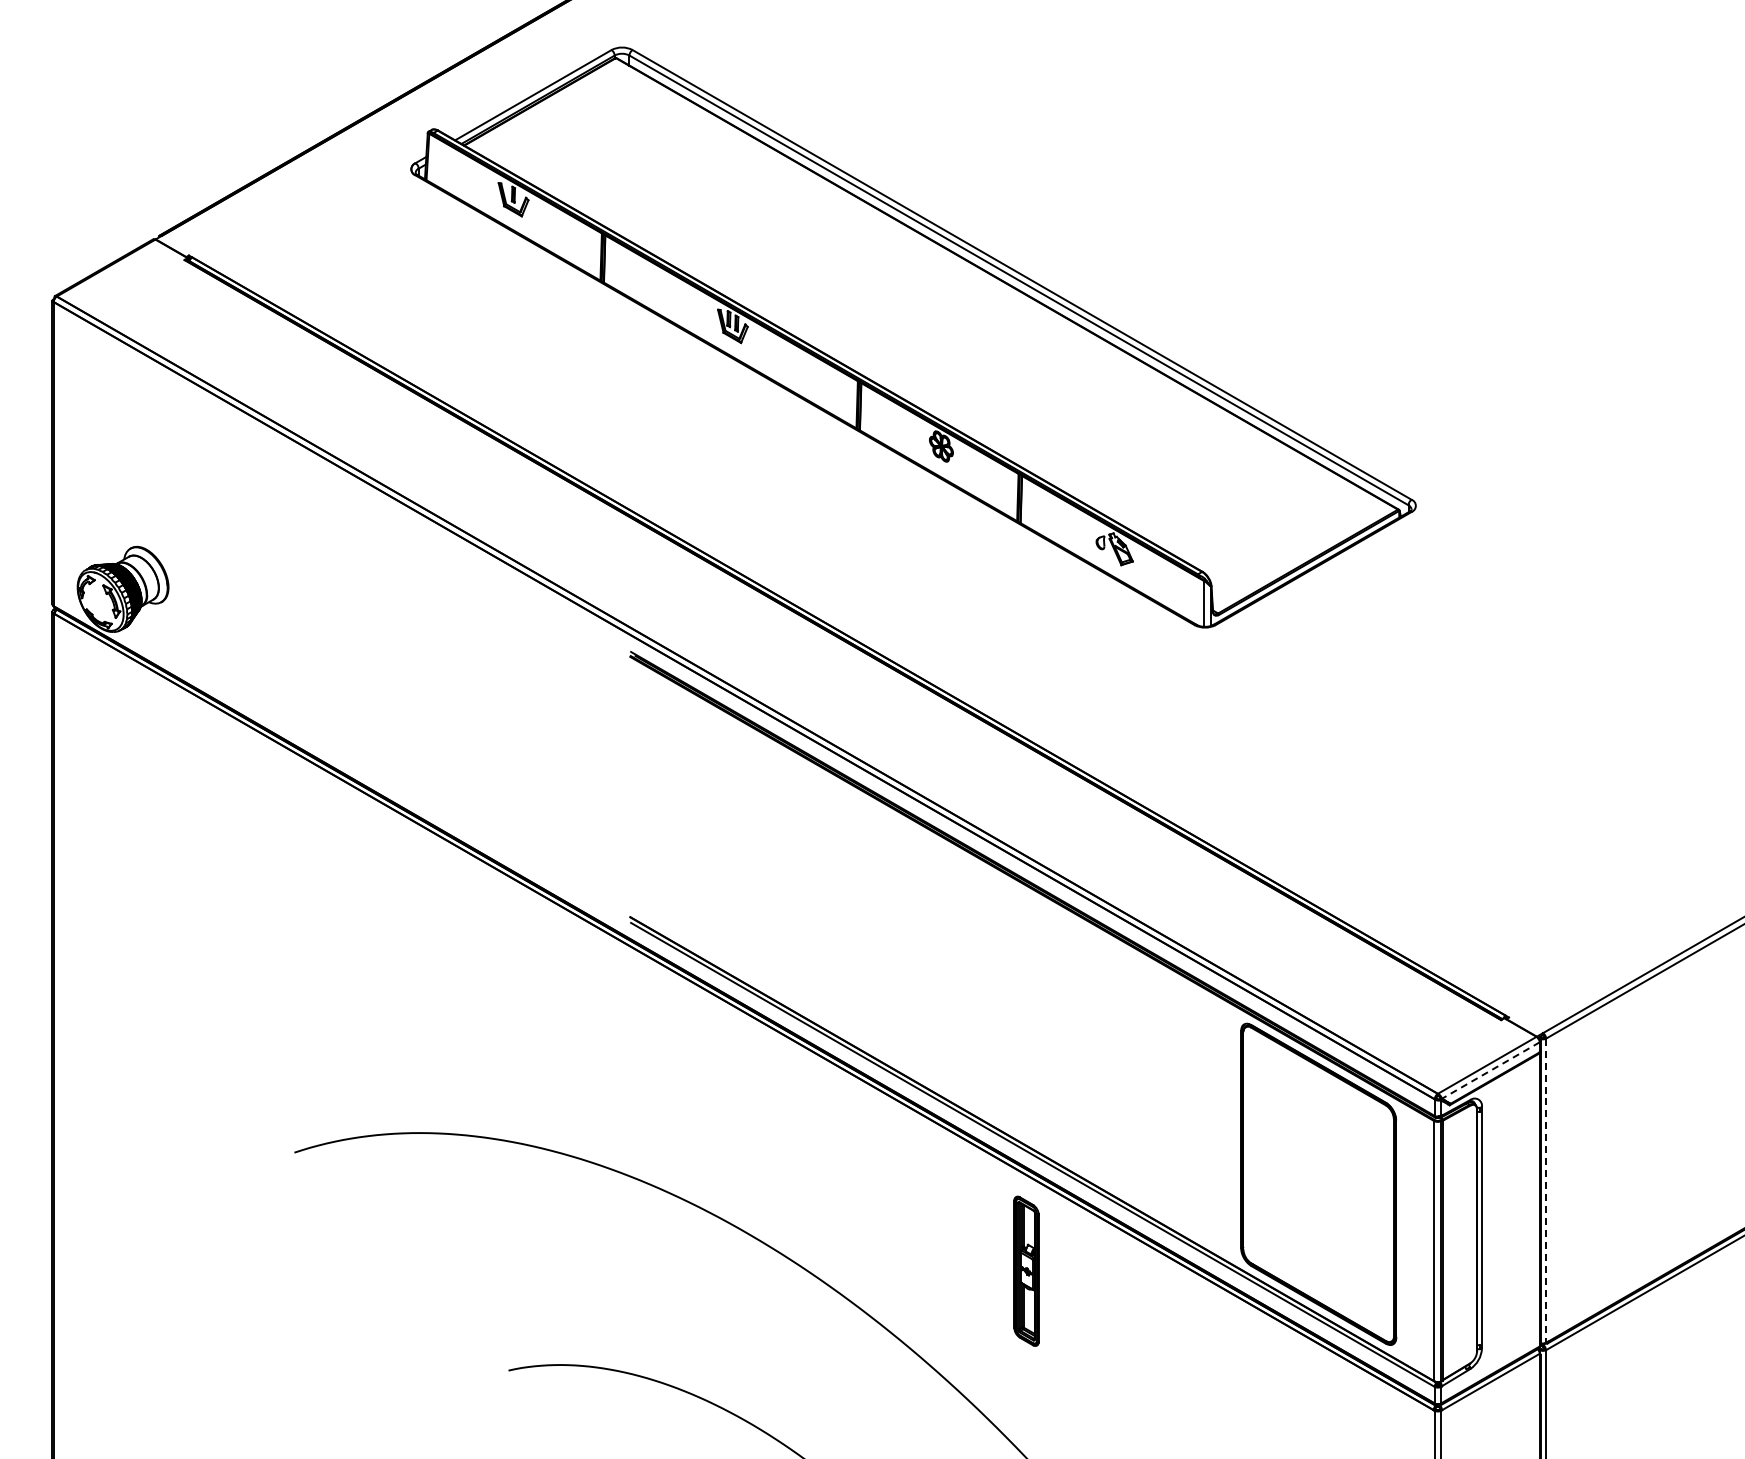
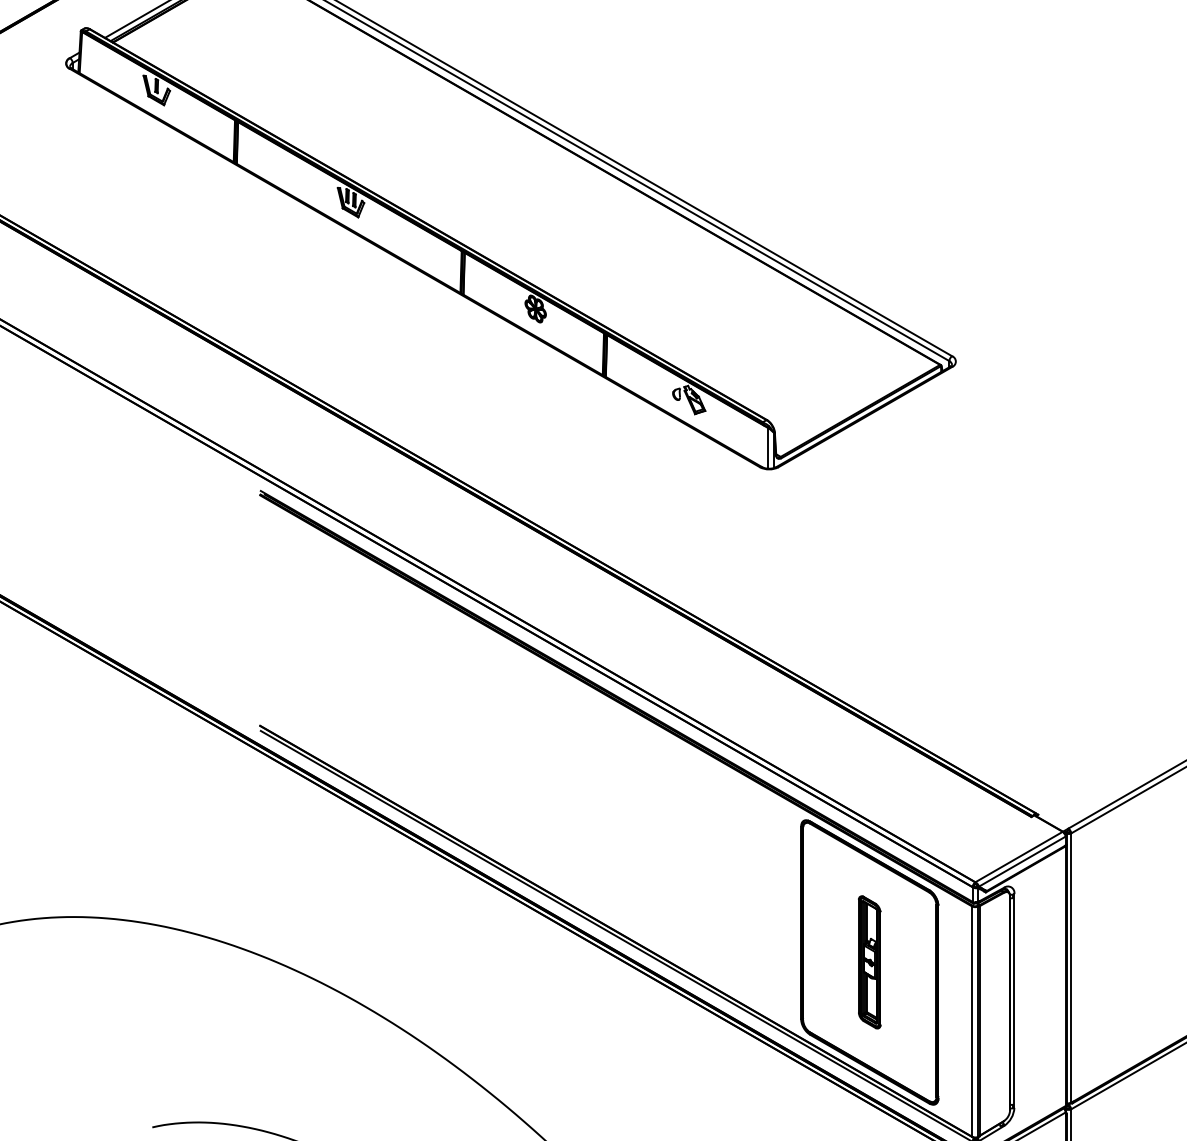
line: (1490, 1070) -> (1021, 861), dashed -> solid
line: (1546, 1191) -> (1071, 968), dashed -> solid
part: (1026, 1270) -> (869, 961), moved

